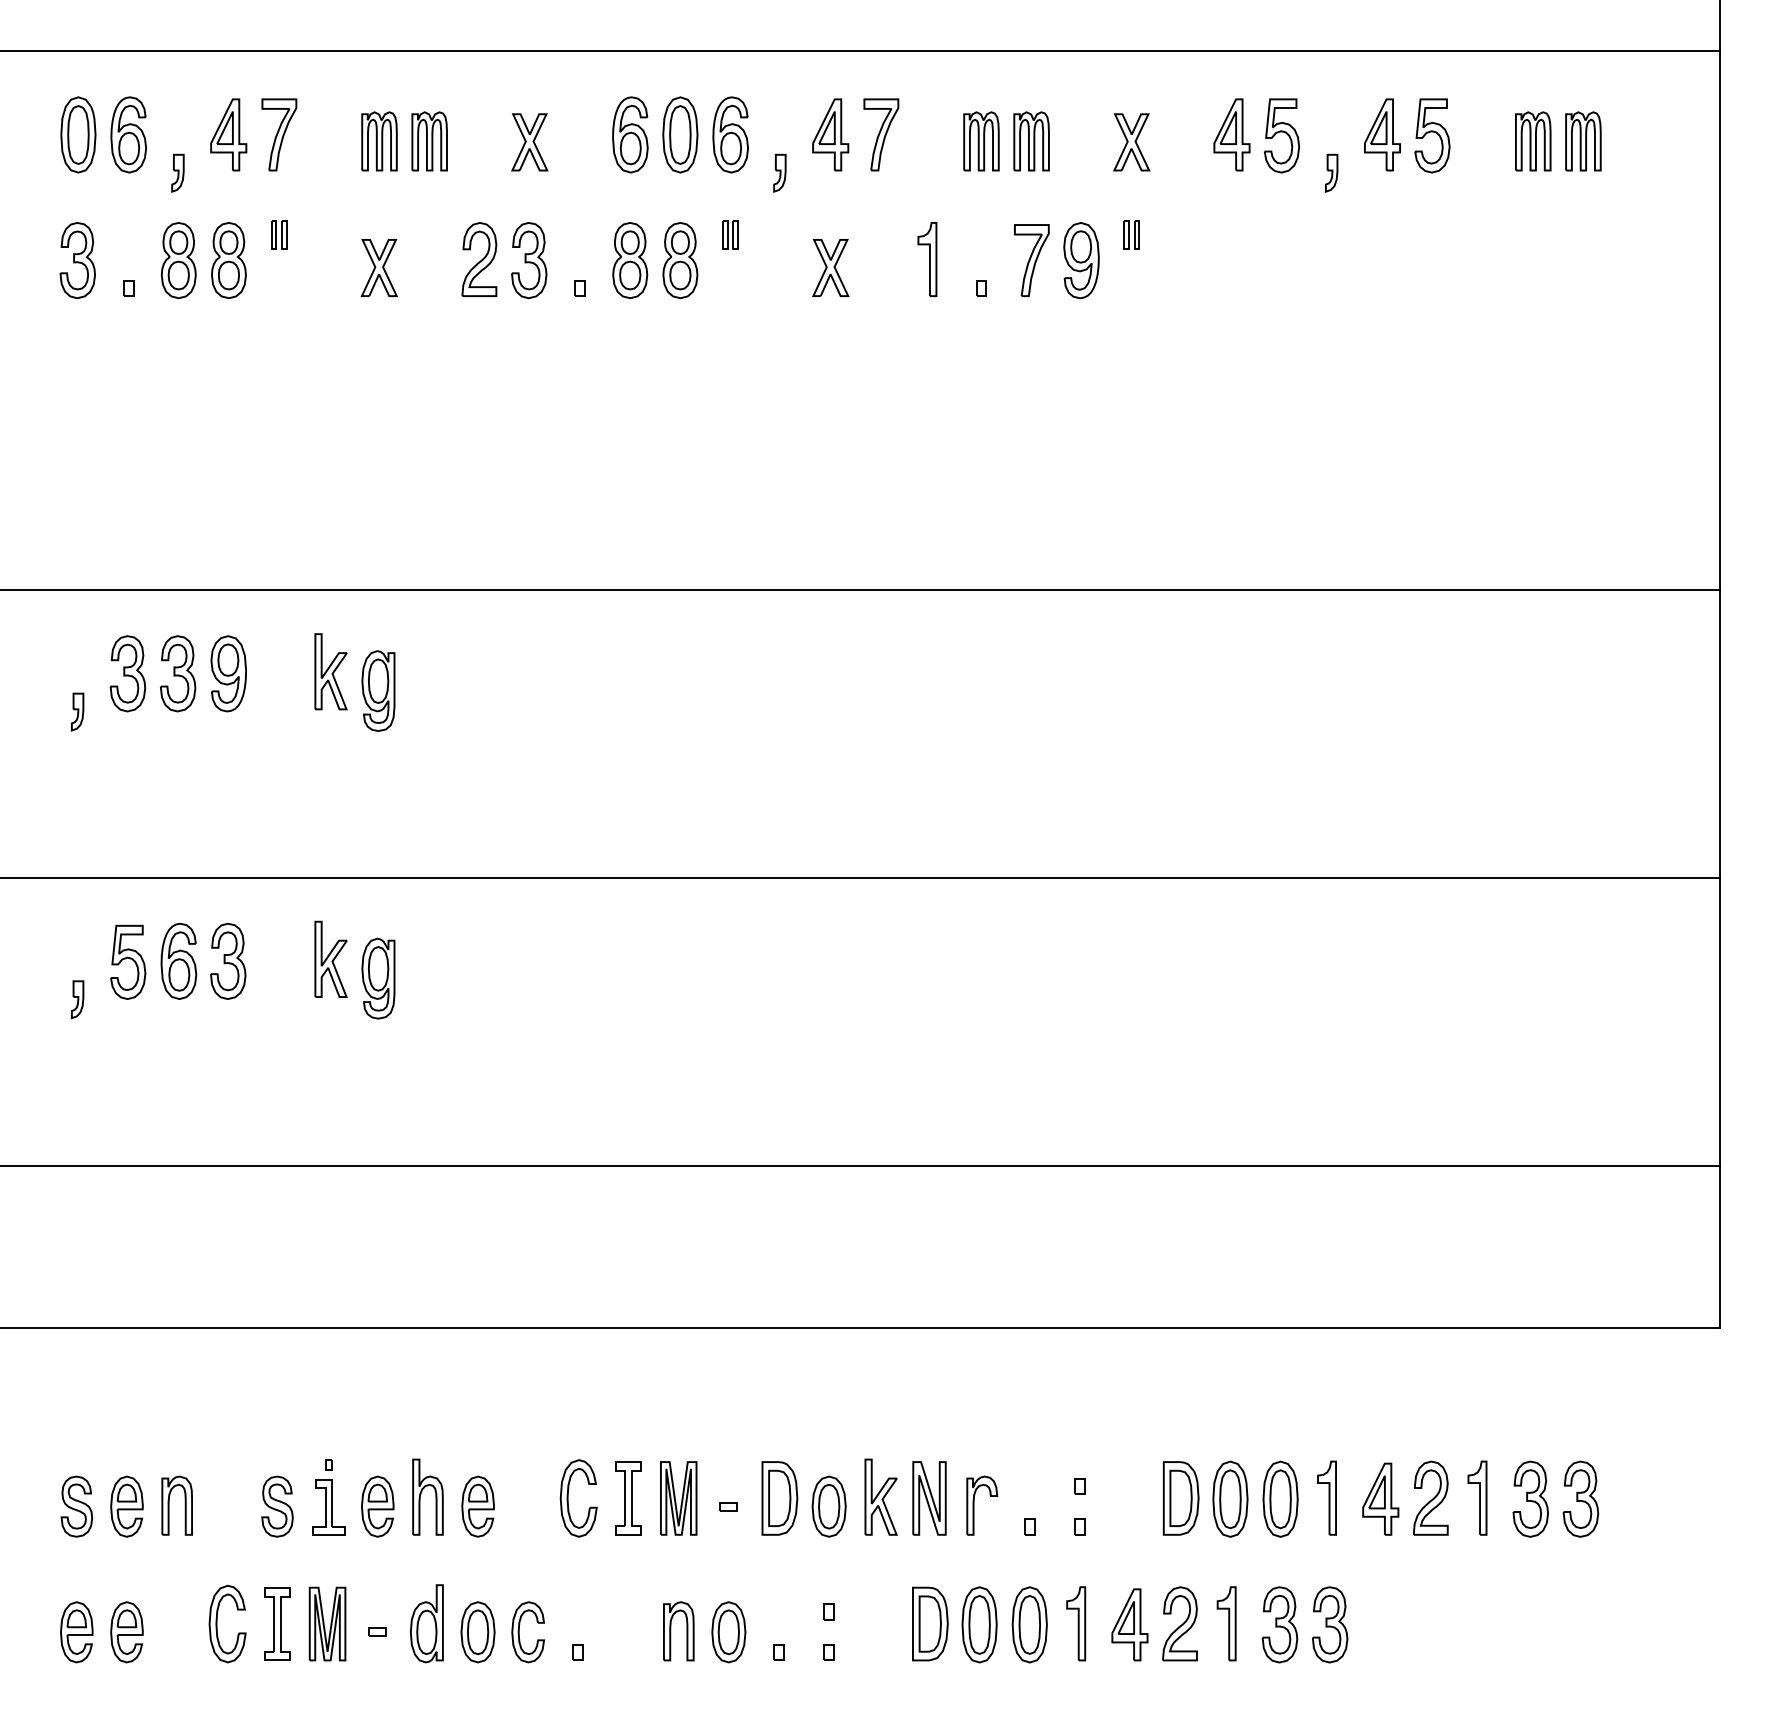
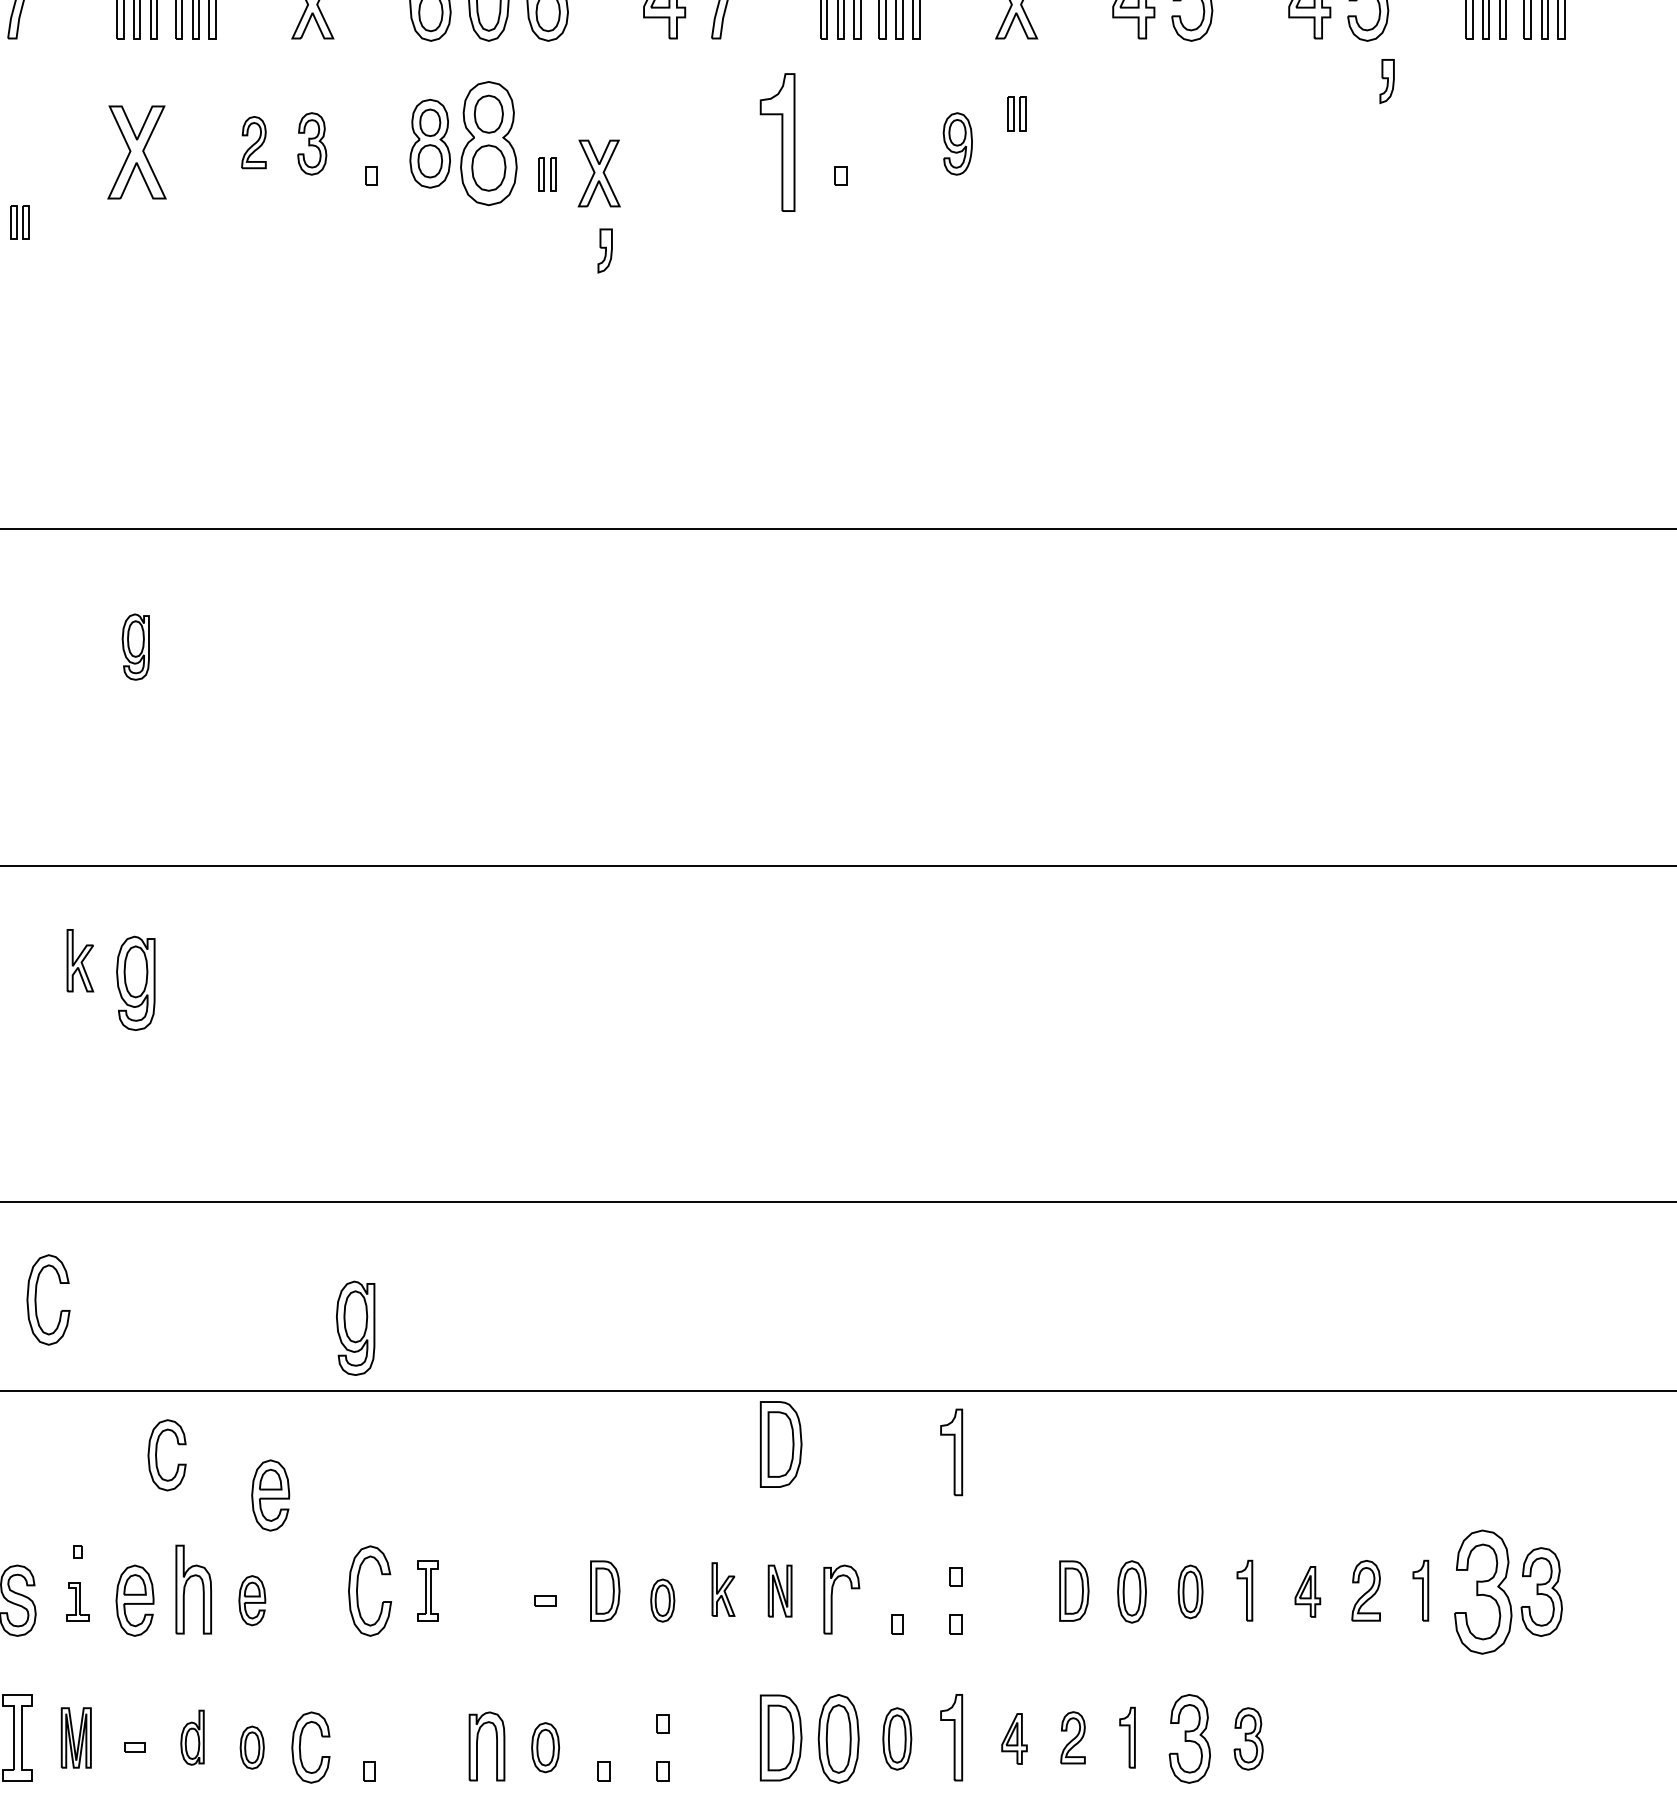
part: (779, 172) -> (604, 250), moved
part: (1331, 172) -> (1386, 80), moved
part: (279, 234) -> (20, 222), moved
part: (730, 234) -> (547, 174), moved
part: (479, 259) -> (253, 142), size x0.6
part: (927, 259) -> (777, 142), size x1.6
part: (529, 260) -> (312, 143), size x0.7
part: (680, 260) -> (489, 143), size x1.4
part: (1031, 260) -> (899, 143), removed
part: (1081, 260) -> (957, 143), size x0.7
part: (378, 267) -> (135, 151), size x1.4
part: (830, 267) -> (598, 172), moved
part: (330, 671) -> (79, 624), removed
part: (378, 690) -> (135, 646), size x0.7
part: (330, 958) -> (79, 959), size x0.7
part: (293, 1249) -> (36, 1300), added
part: (566, 1273) -> (355, 1328), added
part: (930, 1372) -> (781, 1443), added
part: (1076, 1379) -> (952, 1452), added
part: (396, 1382) -> (156, 1455), added
part: (493, 1416) -> (270, 1495), added
part: (880, 1496) -> (722, 1588), size x0.6
part: (1326, 1497) -> (1244, 1590), size x0.7
part: (1430, 1497) -> (1365, 1590), size x0.7
part: (1477, 1497) -> (1420, 1590), size x0.7
part: (628, 1498) -> (428, 1591), size x0.7
part: (678, 1498) -> (486, 1591), removed
part: (779, 1498) -> (604, 1591), size x0.7
part: (929, 1498) -> (780, 1591), size x0.6
part: (1180, 1498) -> (1073, 1591), size x0.7
part: (1230, 1498) -> (1132, 1591), size x0.7
part: (1280, 1498) -> (1190, 1591), size x0.6
part: (1380, 1498) -> (1307, 1591), size x0.6
part: (1530, 1498) -> (1482, 1591), size x1.4
part: (477, 1506) -> (251, 1600), size x0.7
part: (828, 1506) -> (662, 1600), size x0.6
part: (328, 1507) -> (77, 1601), size x0.6
part: (327, 1623) -> (76, 1737), size x0.7
part: (426, 1623) -> (192, 1737), size x0.6
part: (1179, 1623) -> (1072, 1737), size x0.6
part: (1226, 1623) -> (1127, 1737), size x0.7
part: (1029, 1624) -> (897, 1738), size x0.7
part: (1129, 1624) -> (1013, 1738), size x0.6
part: (1330, 1624) -> (1248, 1738), size x0.7
part: (477, 1632) -> (251, 1747), size x0.6
part: (728, 1632) -> (545, 1747), size x0.7

